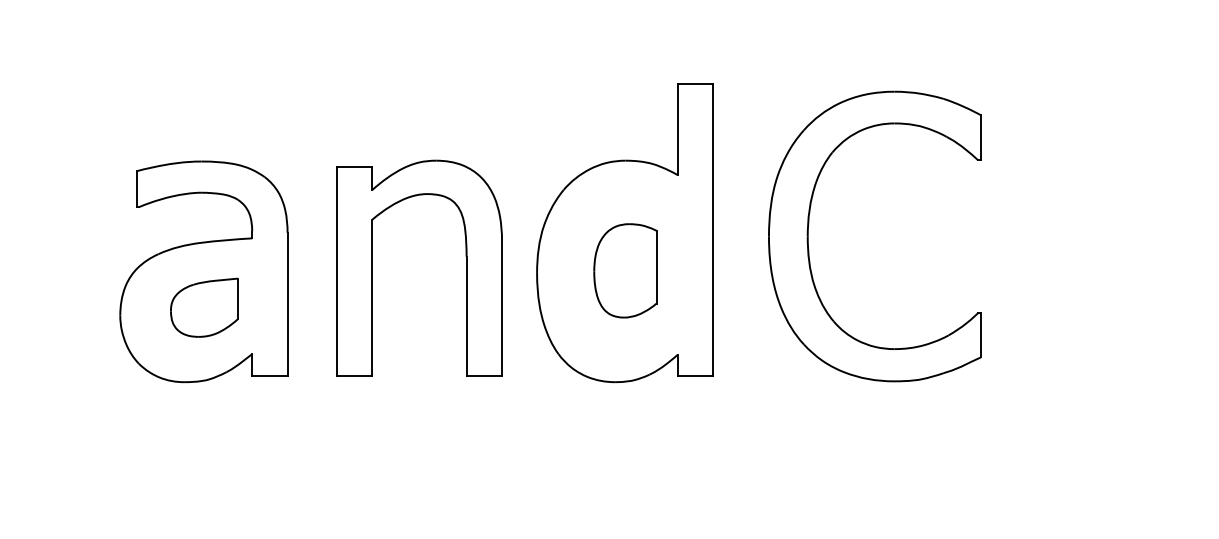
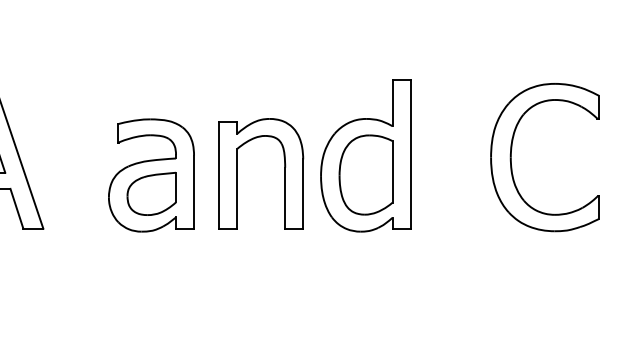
part: (809, 236) -> (511, 157), moved
part: (624, 269) -> (365, 174), size x1.67
part: (203, 307) -> (151, 193), size x1.43

